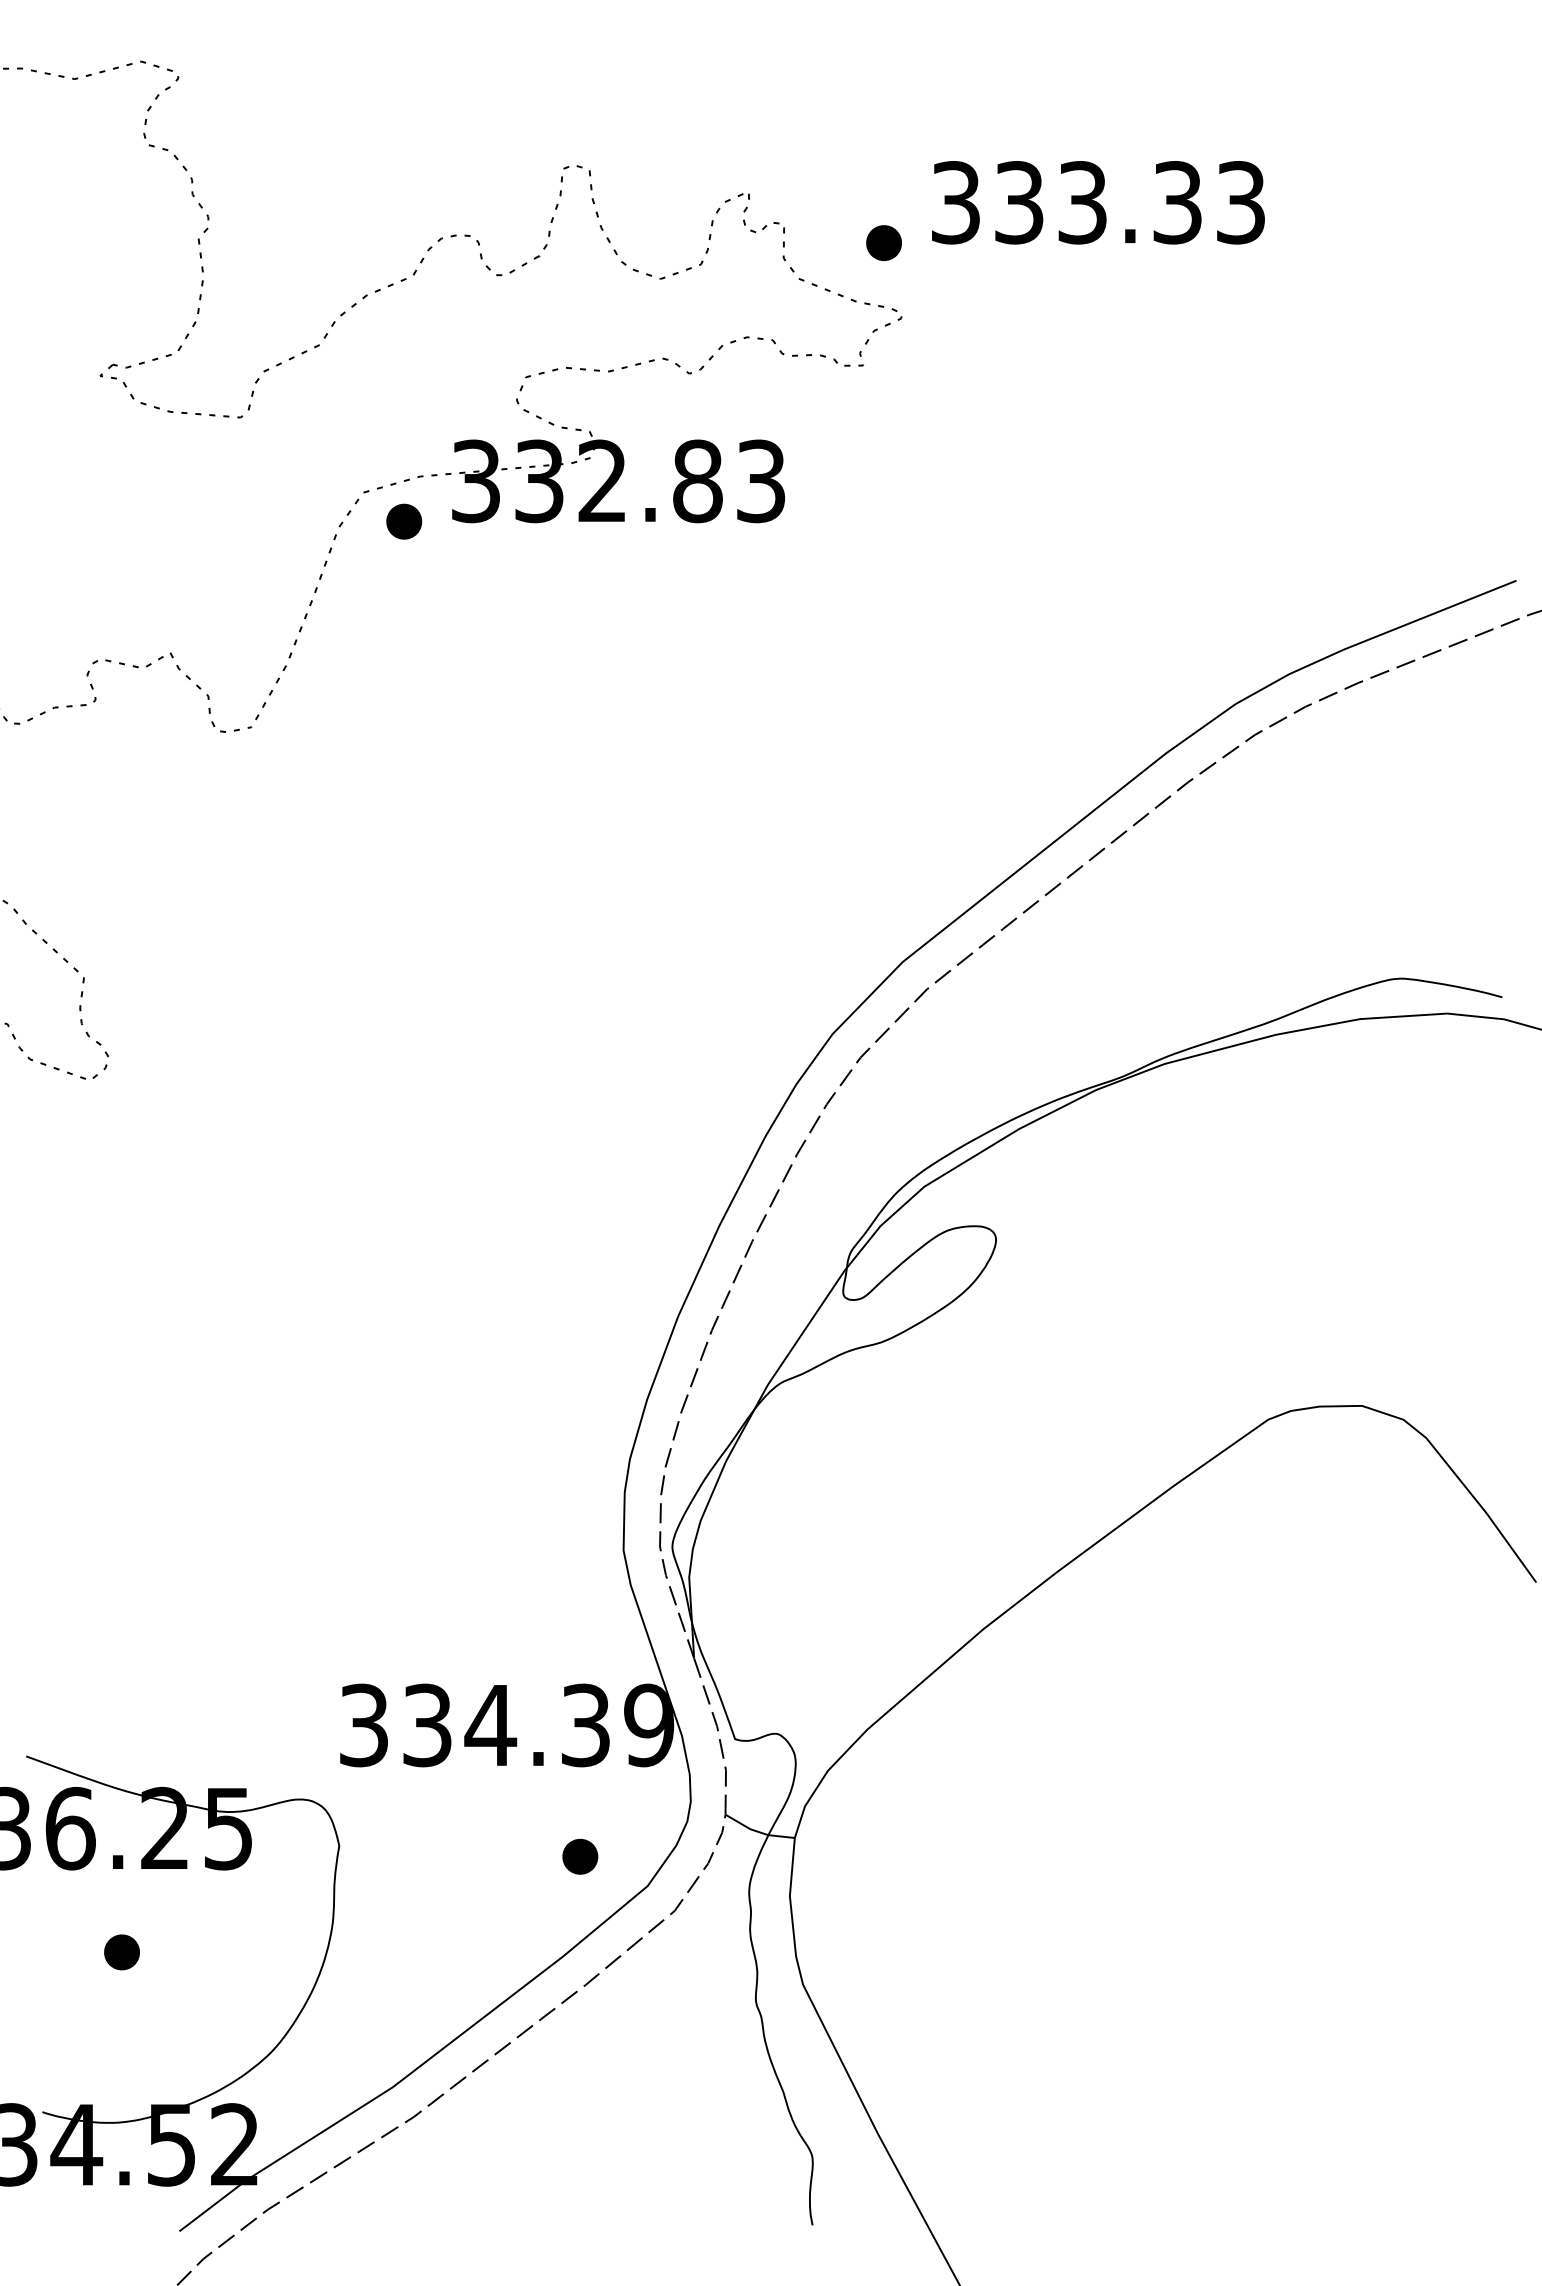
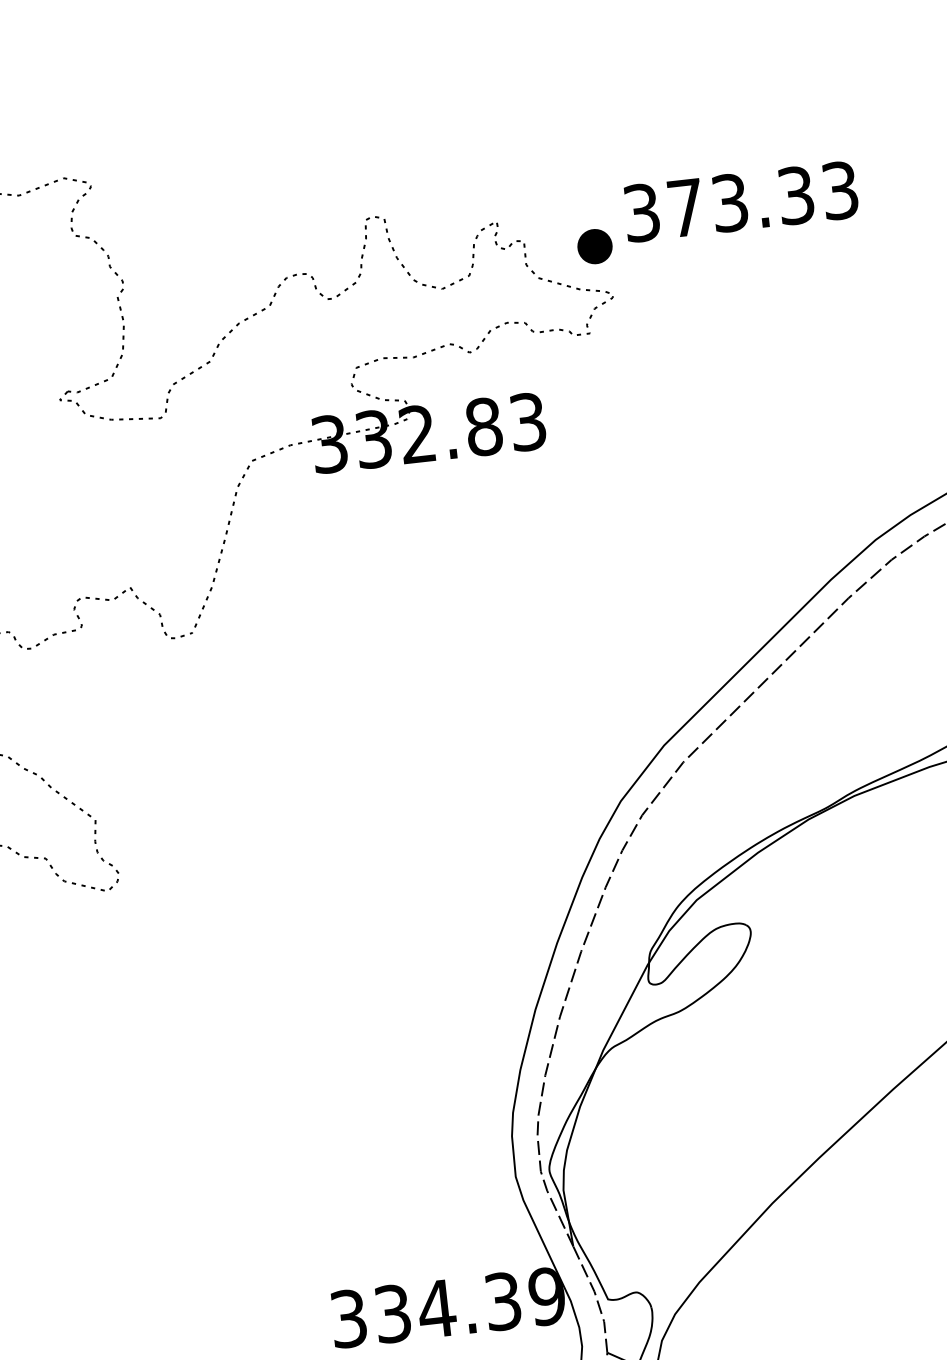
text: (1019, 202) -> (686, 207), 333.33 -> 373.33
part: (883, 242) -> (594, 246), size x1.4
part: (404, 521) -> (282, 477), removed

